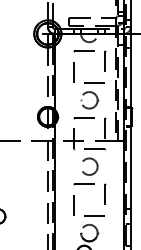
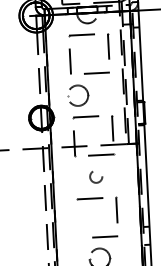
part: (82, 100) -> (69, 96), moved
circle: (90, 166) -> (97, 176), size x0.6
line: (73, 205) -> (78, 225), removed

